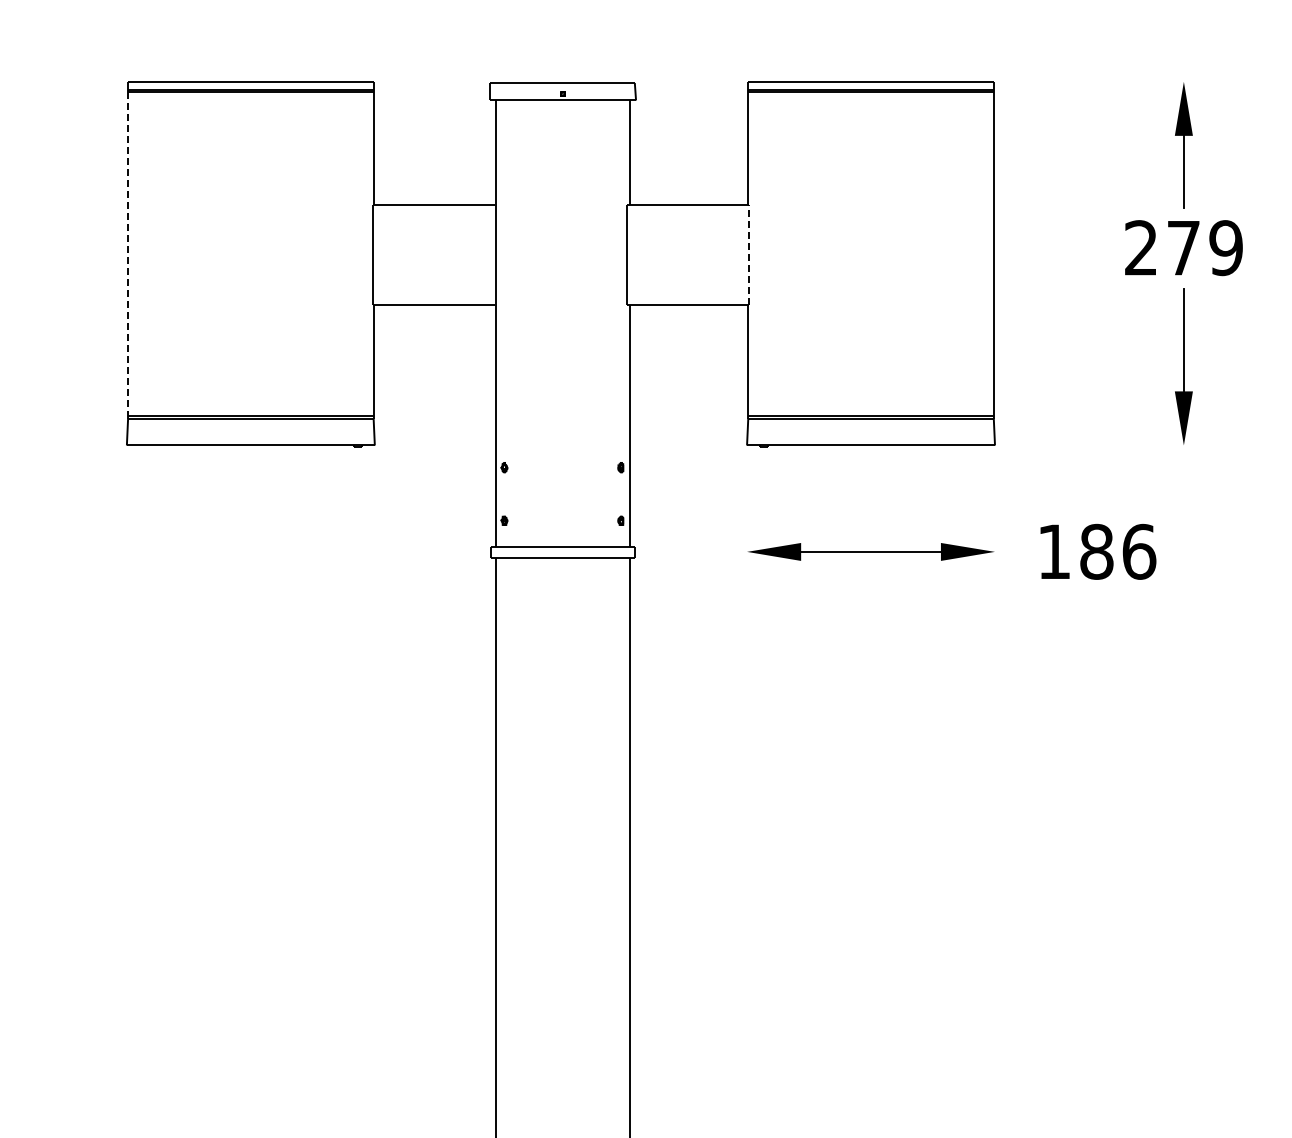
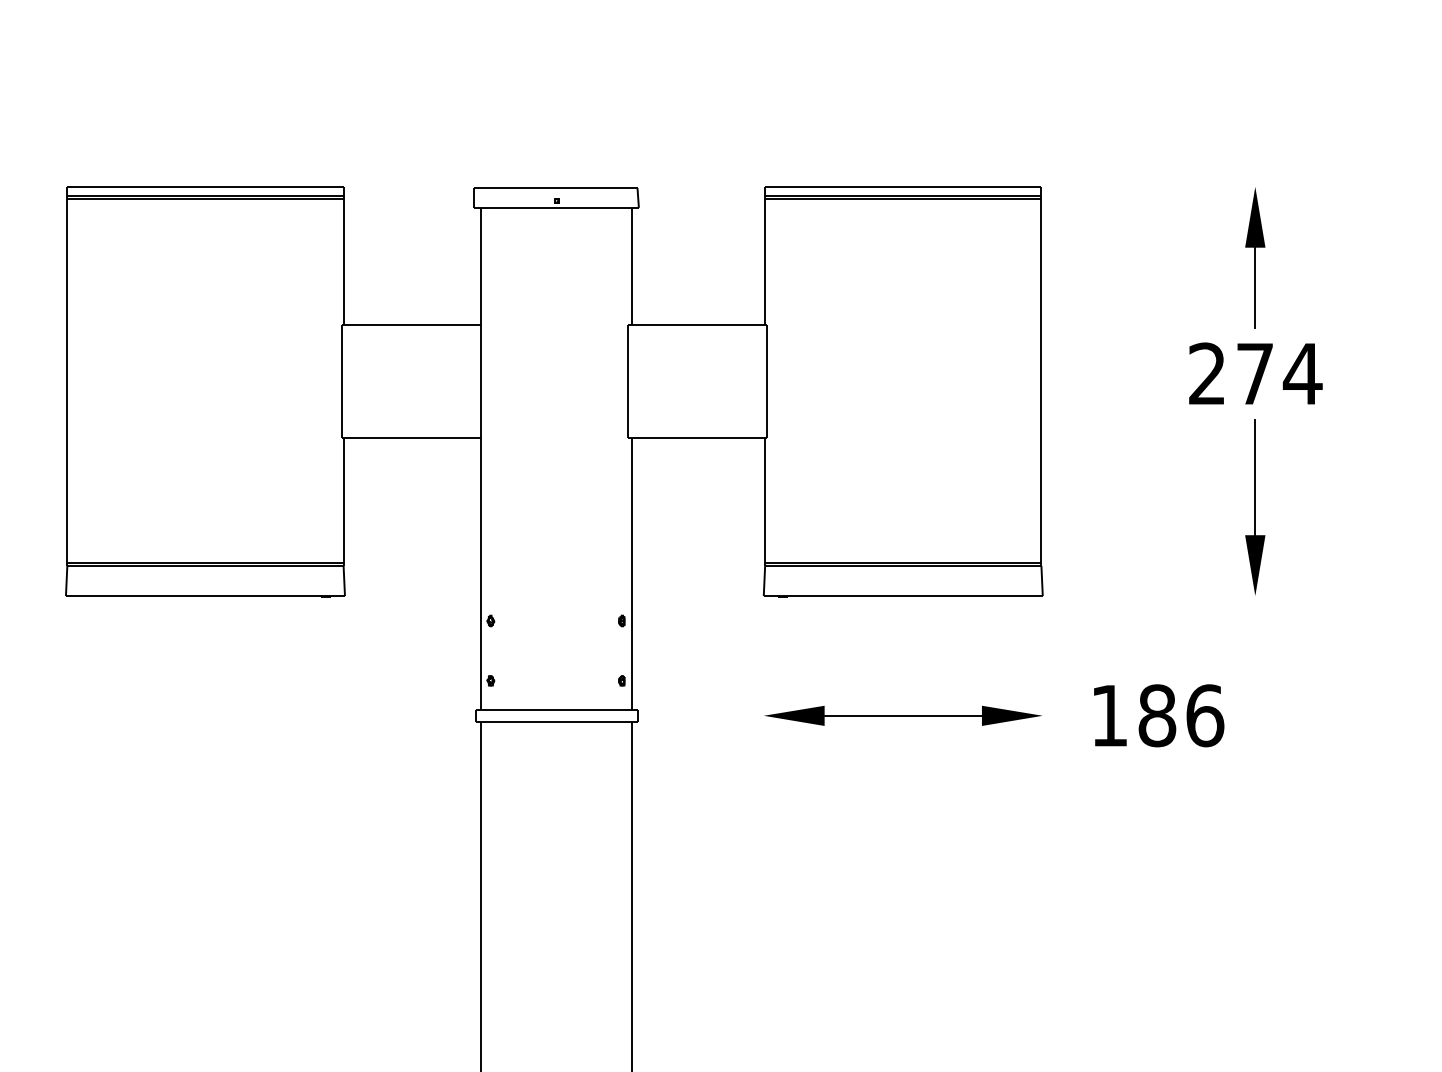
text: (1225, 248) -> (1302, 374), 279 -> 274
line: (128, 254) -> (67, 381), dashed -> solid
line: (749, 254) -> (766, 381), dashed -> solid

